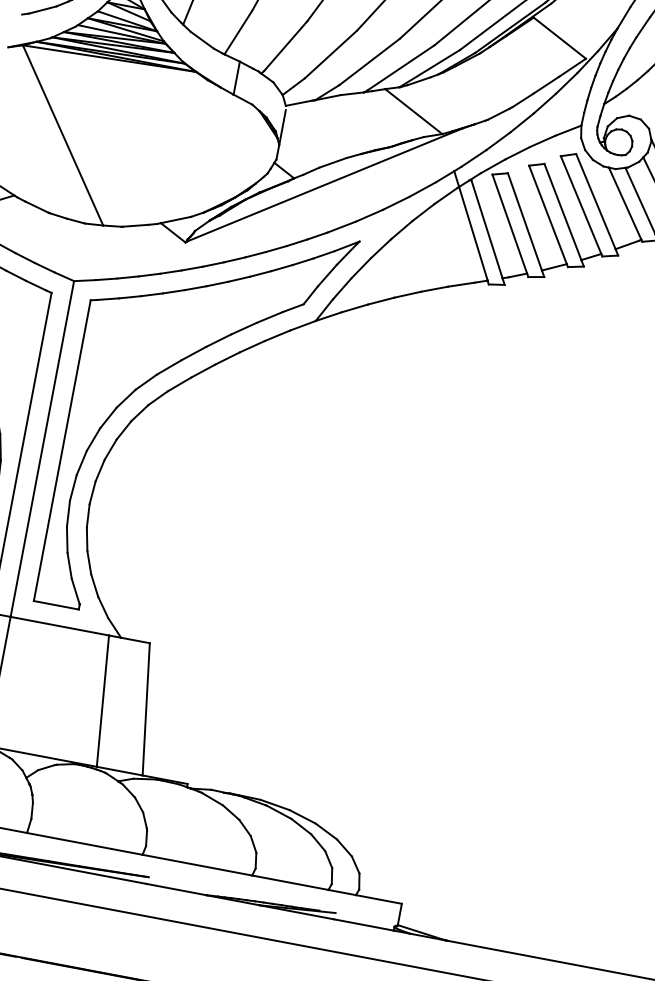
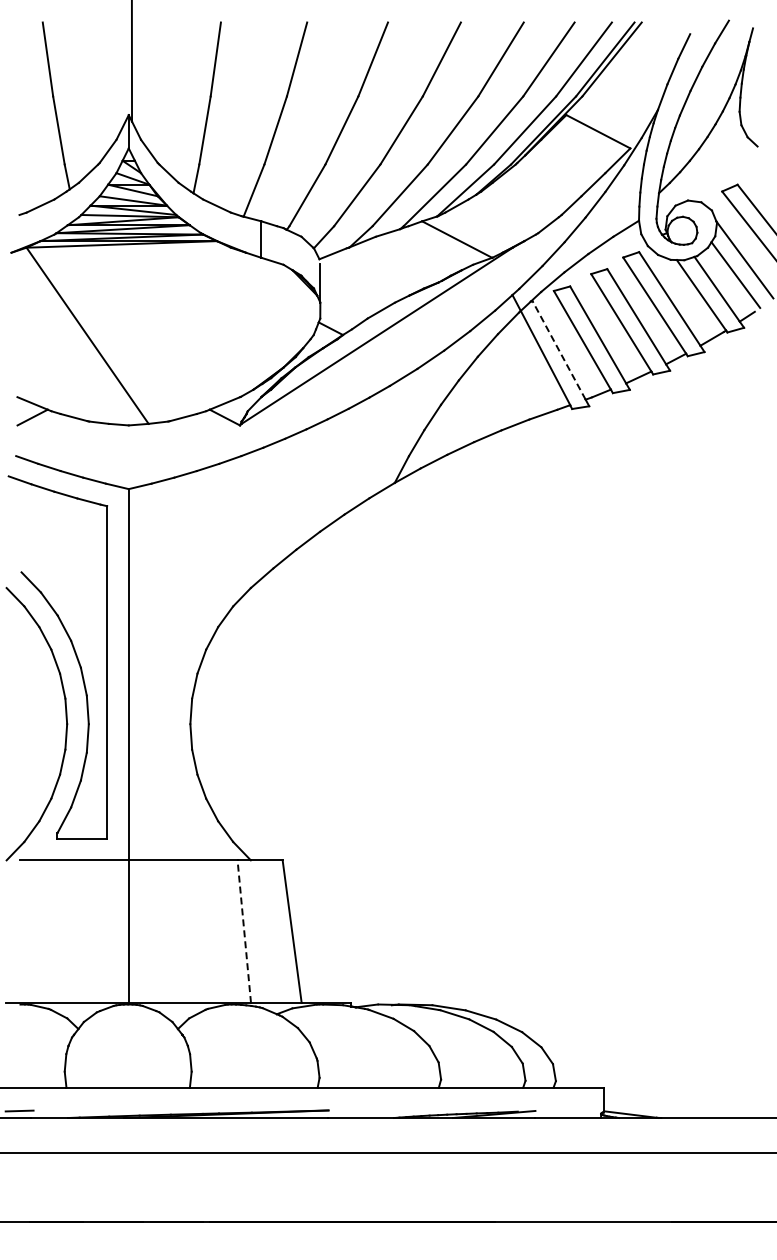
line: (487, 229) -> (559, 350), solid -> dashed
part: (164, 371) -> (243, 567), removed
line: (103, 701) -> (244, 931), solid -> dashed

